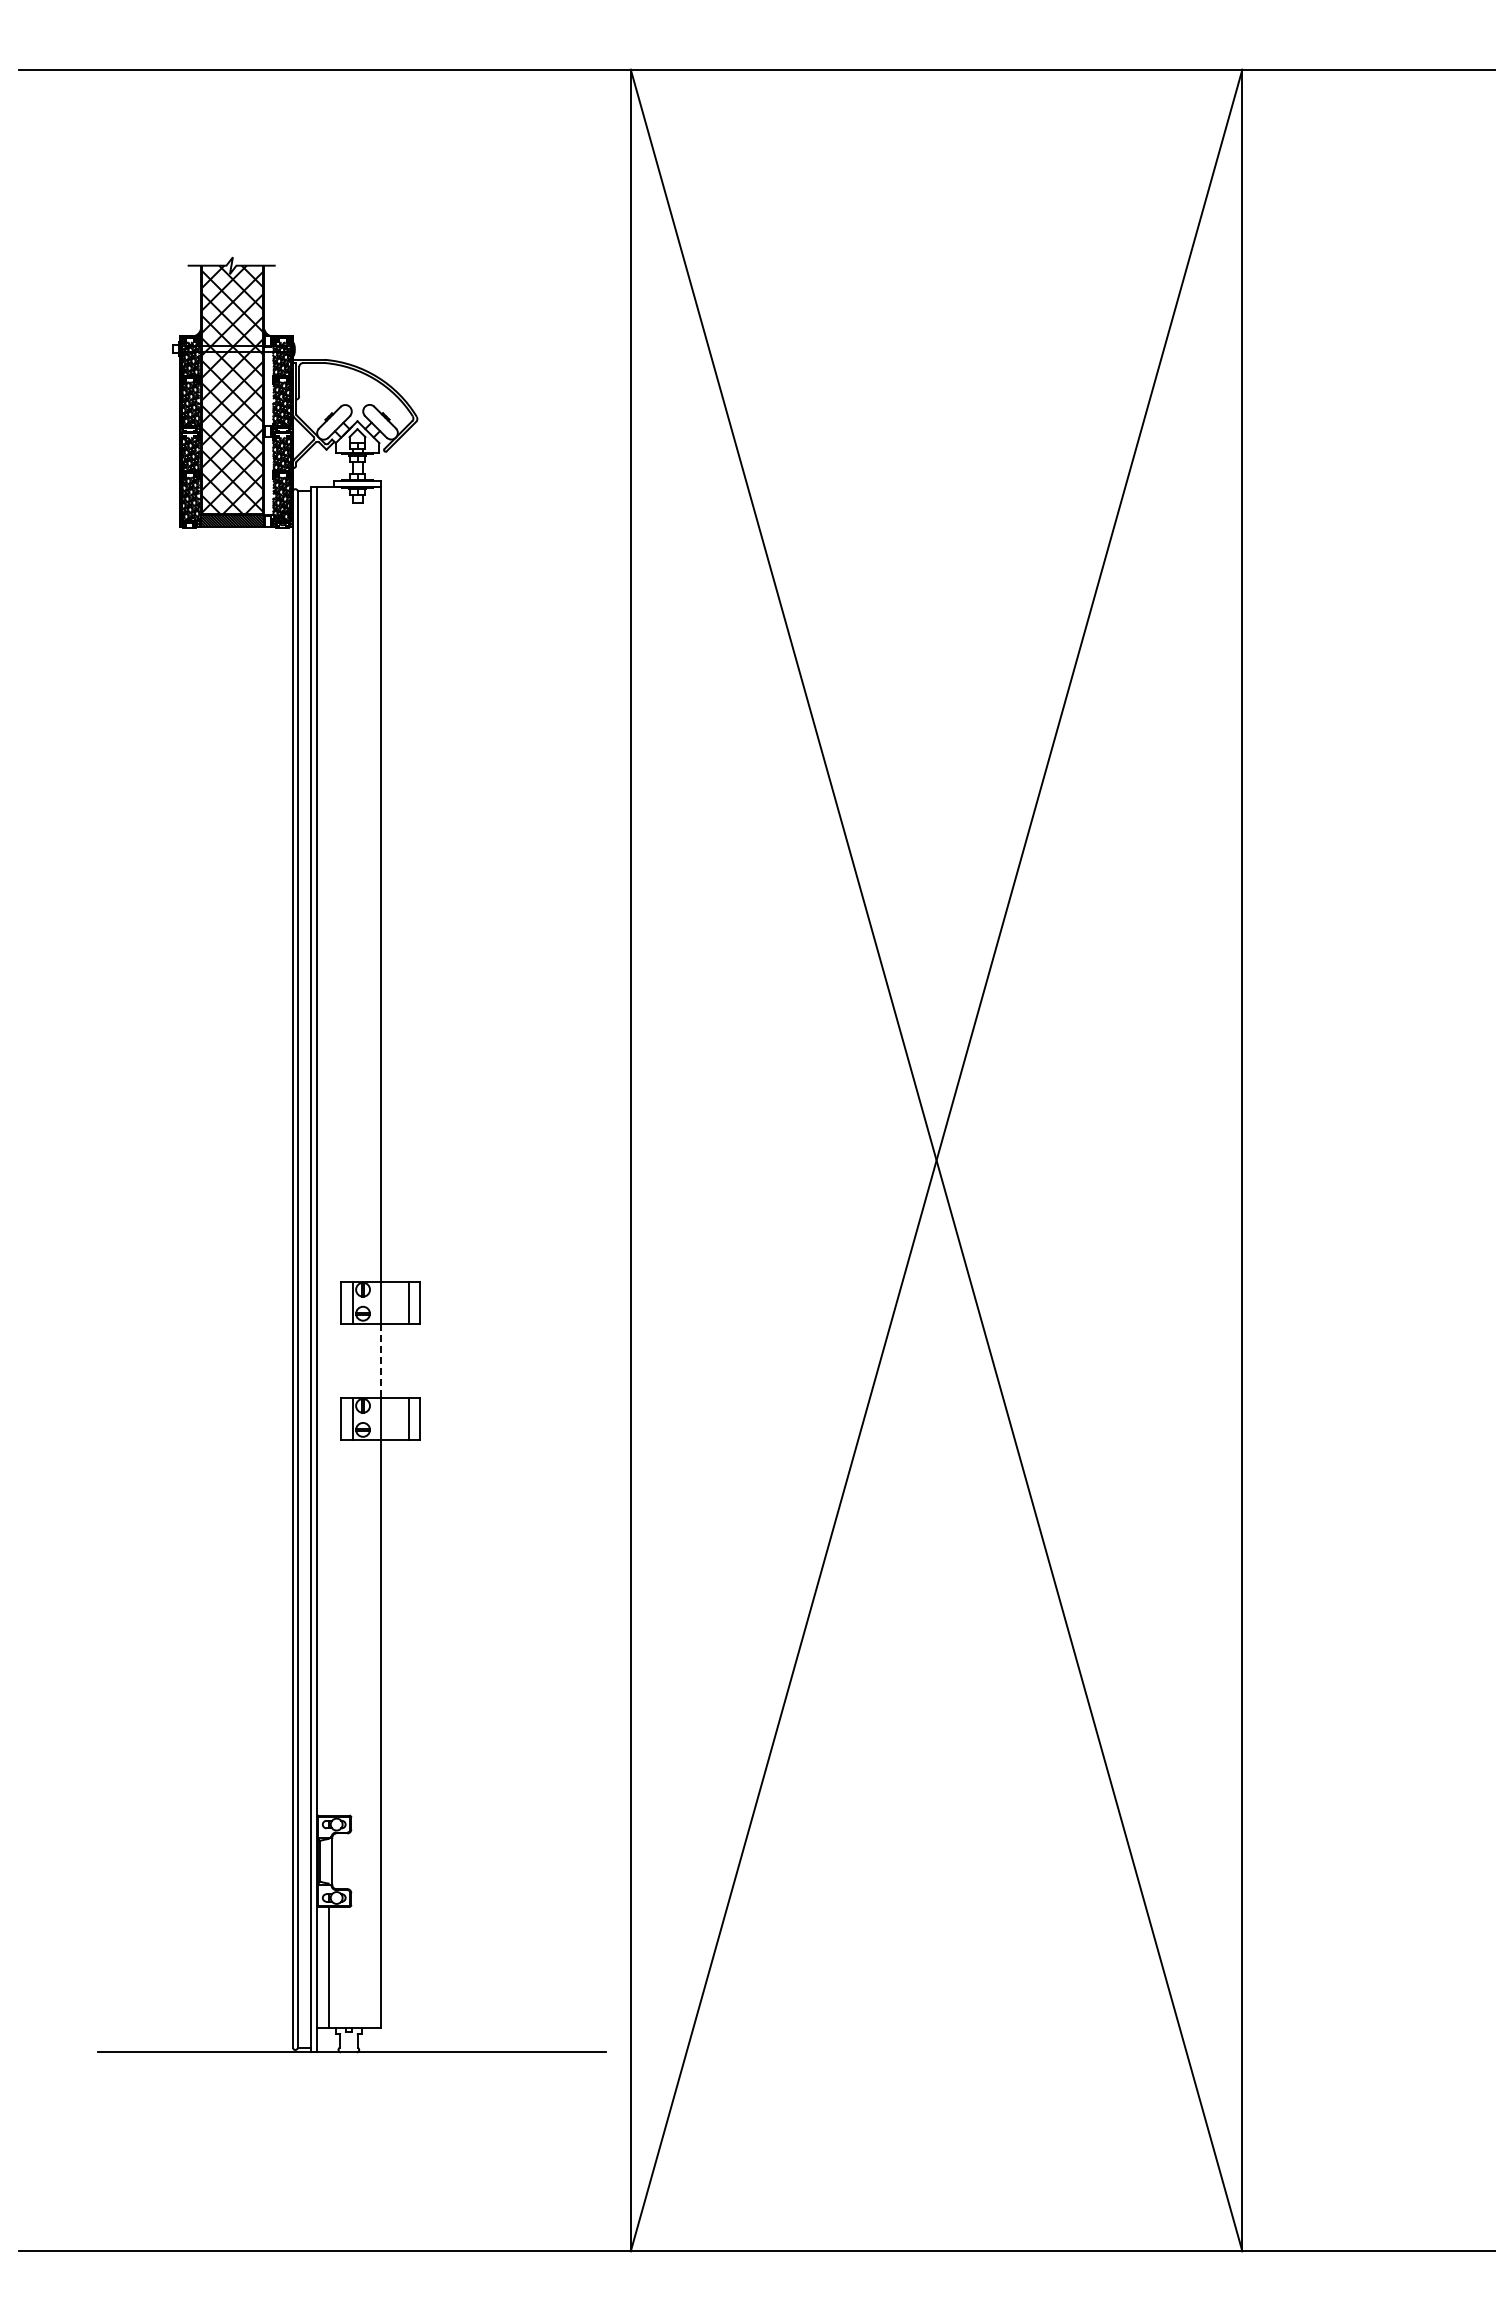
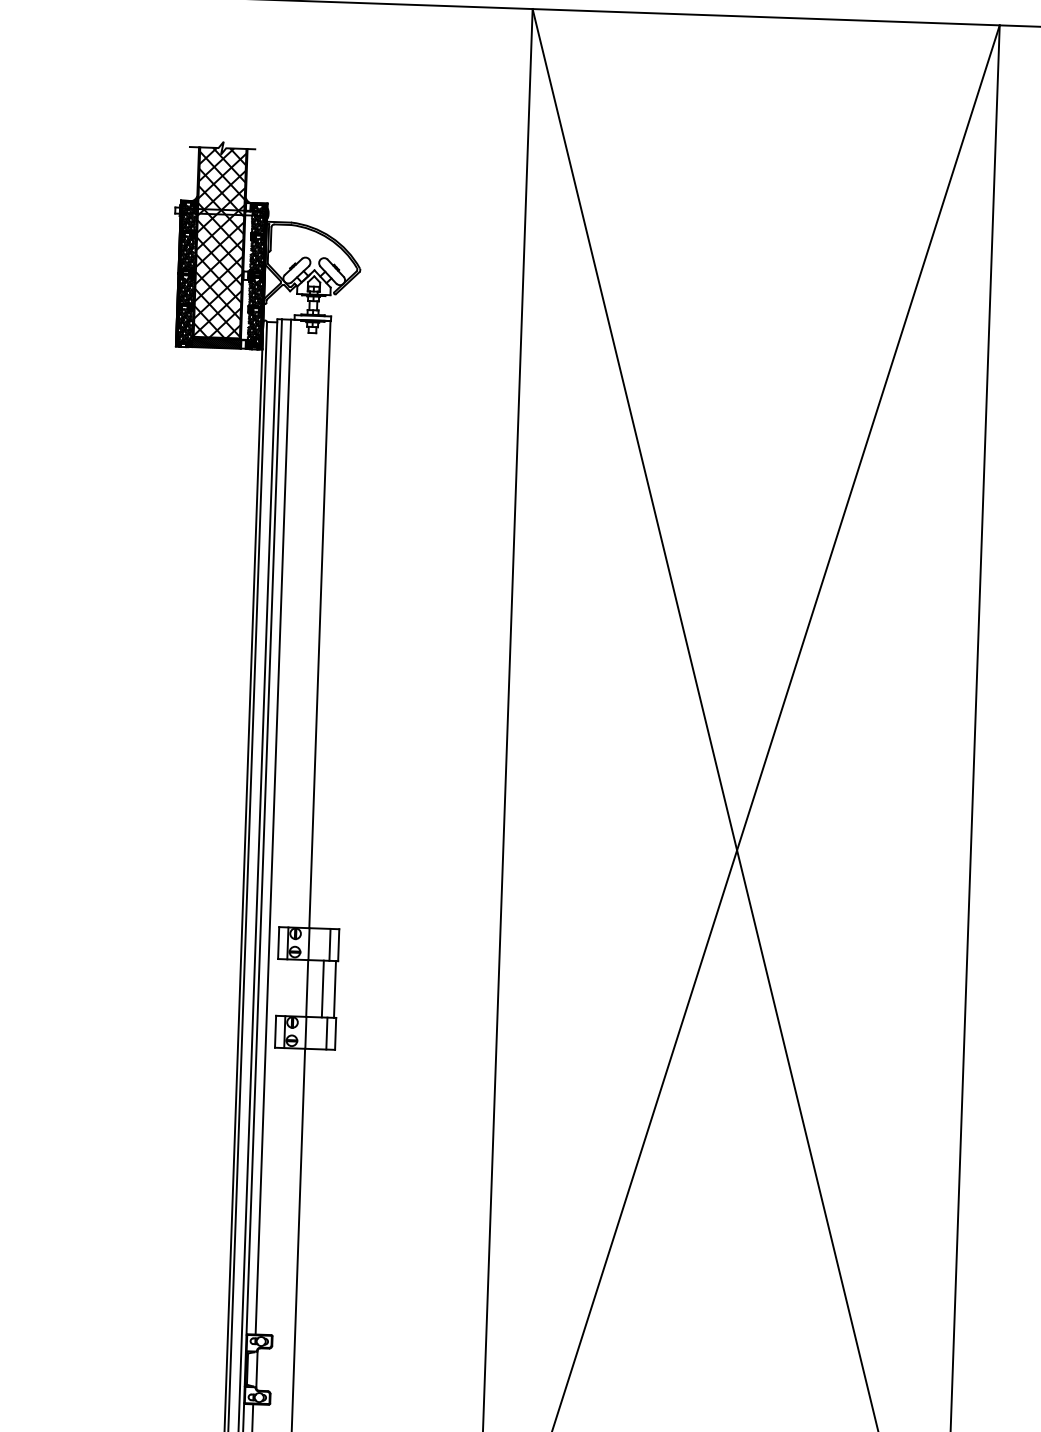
line: (329, 1150) -> (273, 826), added
line: (401, 1360) -> (323, 988), added
line: (417, 1360) -> (335, 989), added
line: (380, 1361) -> (307, 989), dashed -> solid

